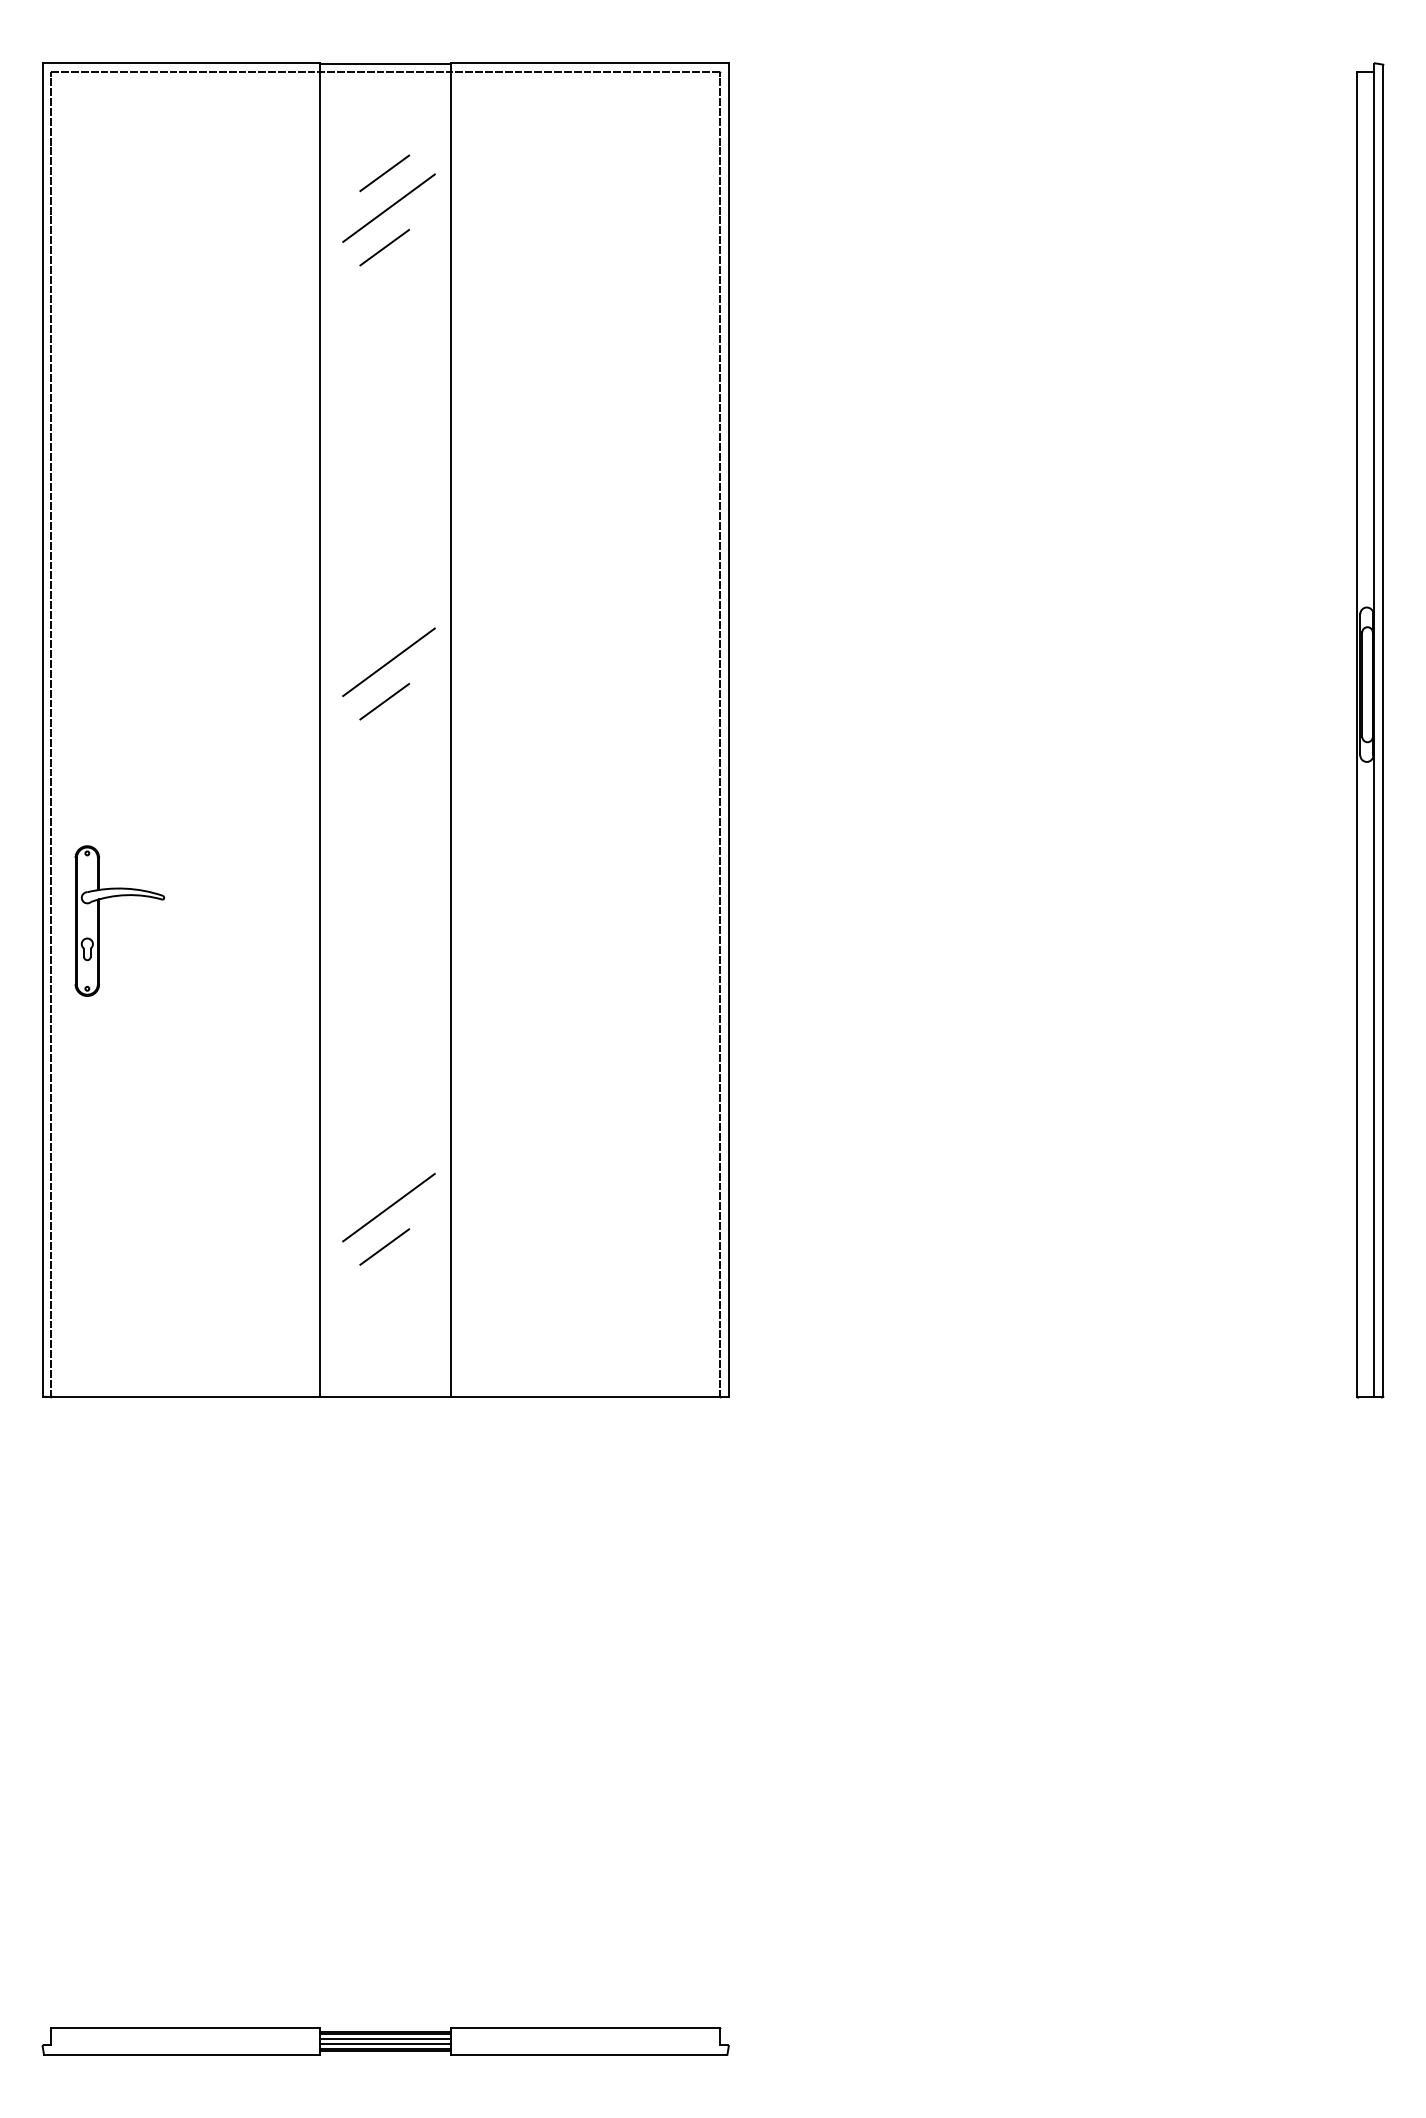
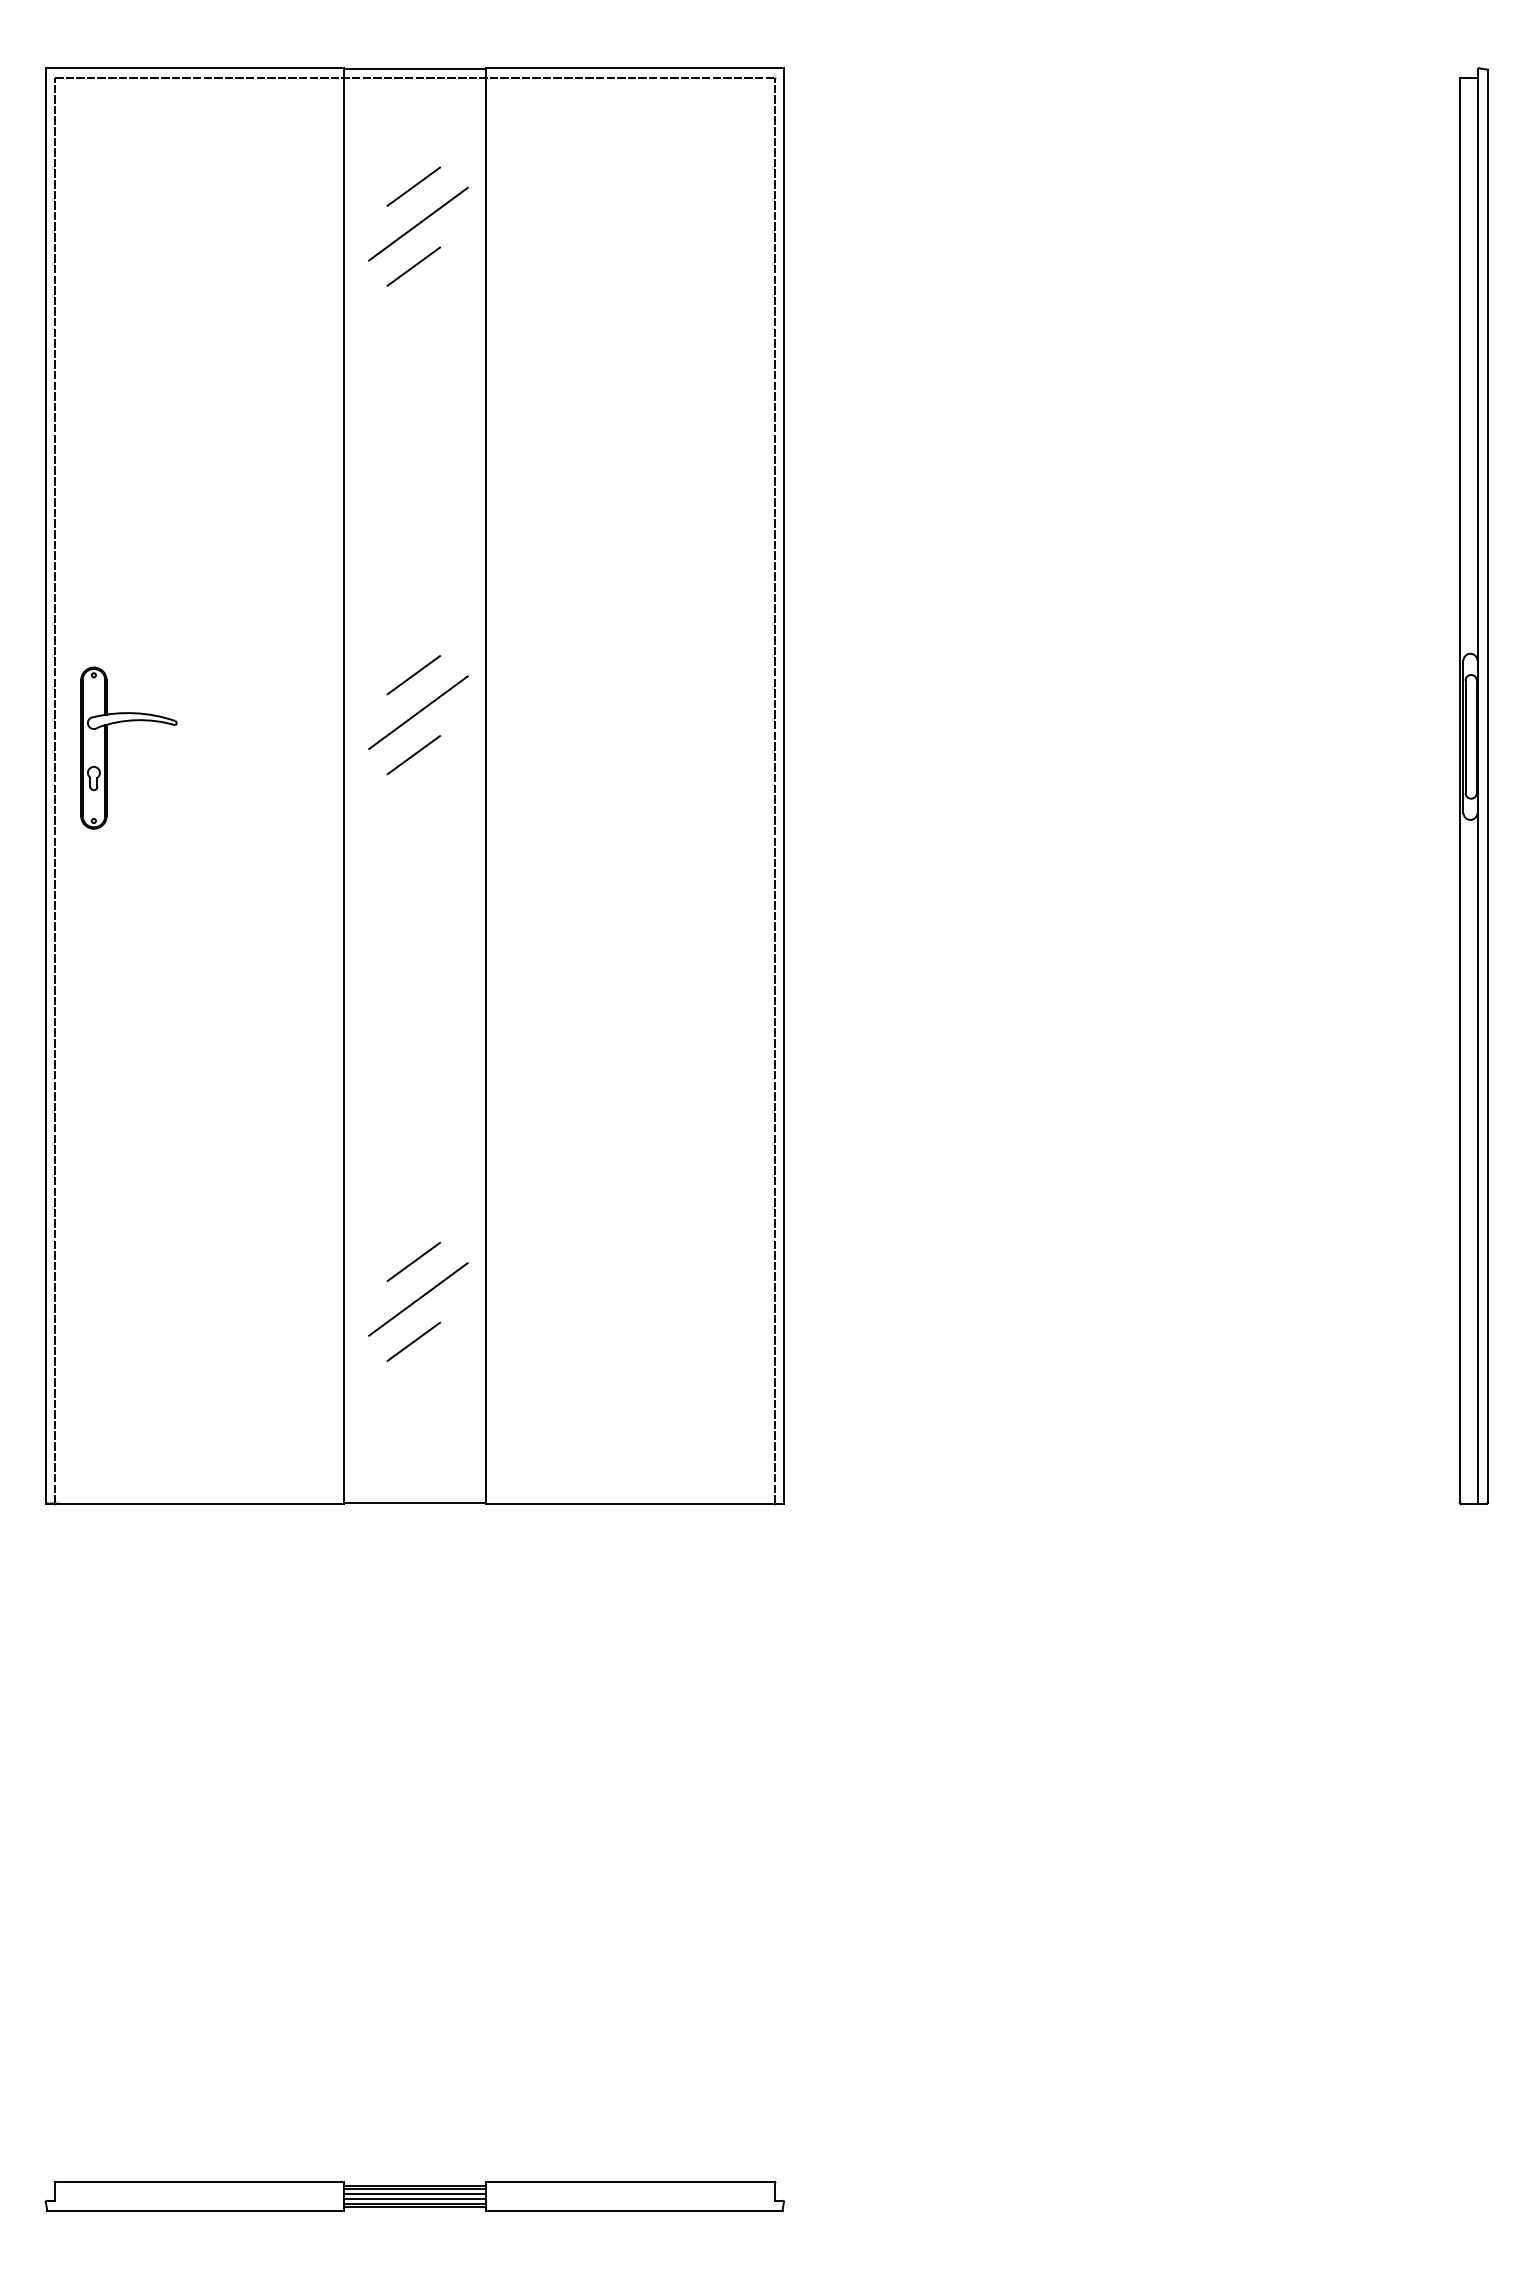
line: (384, 627) -> (413, 675), added
part: (99, 920) -> (107, 747), moved
line: (384, 1172) -> (413, 1261), added

